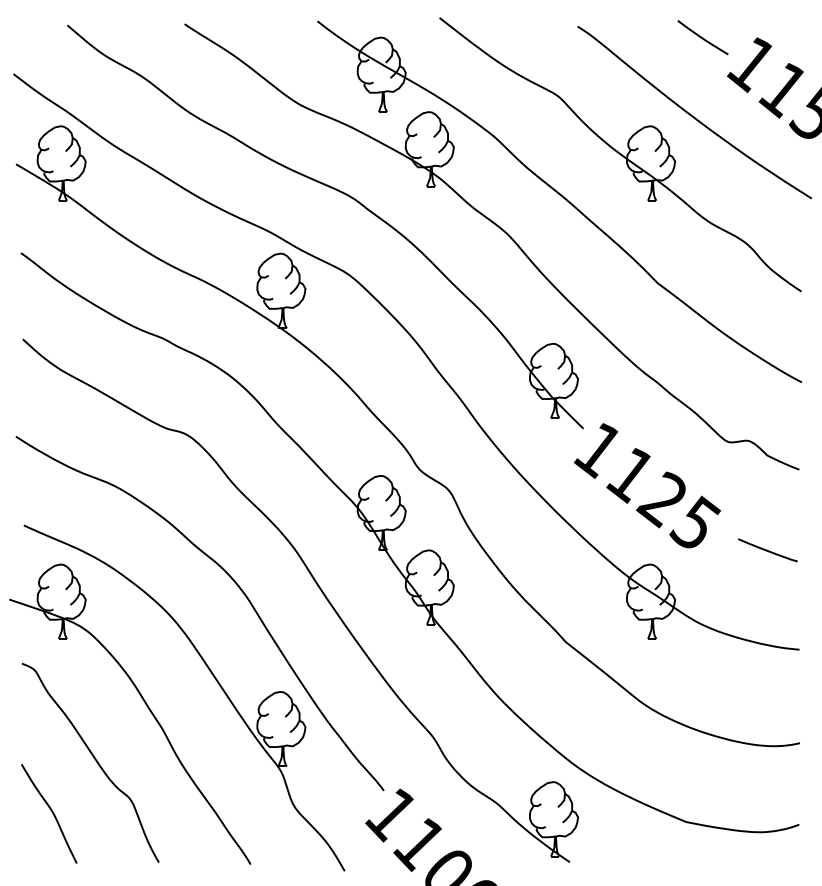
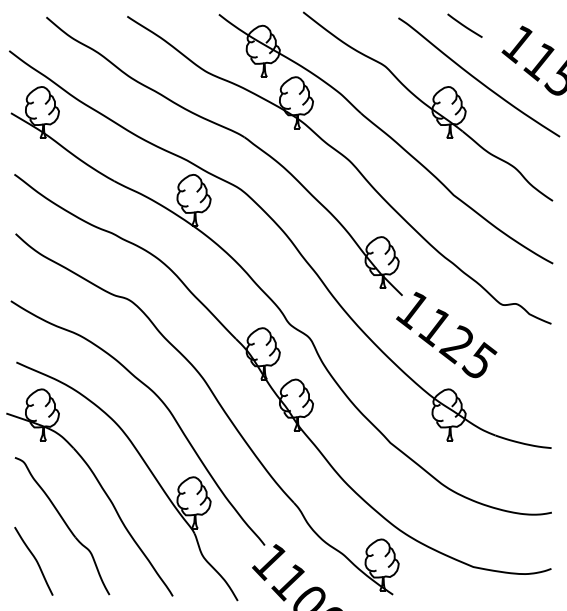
line: (702, 37) -> (464, 25), moved
line: (767, 550) -> (529, 379), removed

